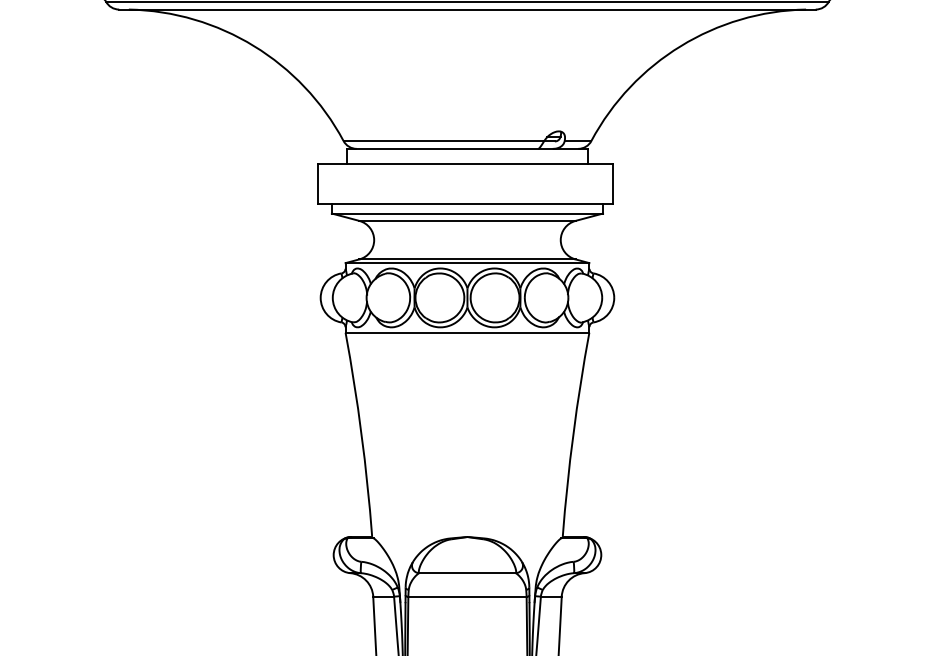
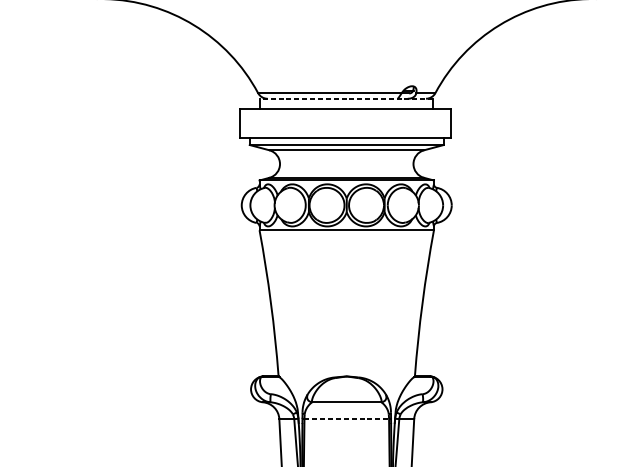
line: (467, 148) -> (346, 98), solid -> dashed
line: (468, 596) -> (347, 418), solid -> dashed

